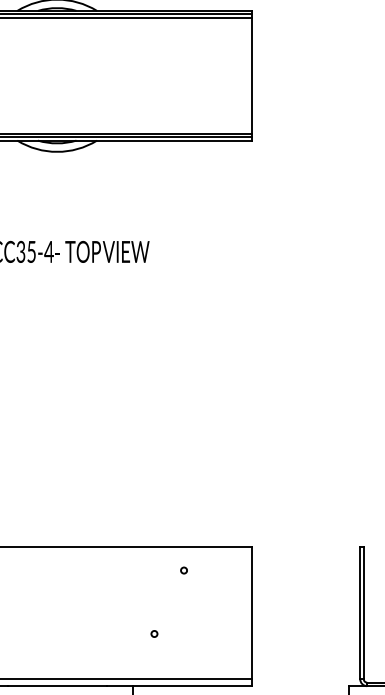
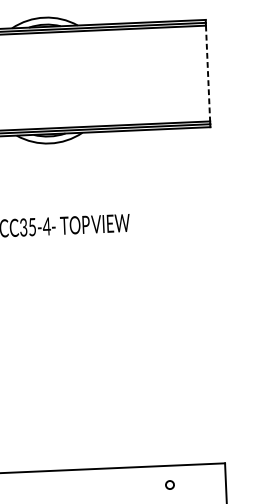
line: (251, 75) -> (207, 73), solid -> dashed
circle: (183, 570) -> (169, 484), size x1.6

